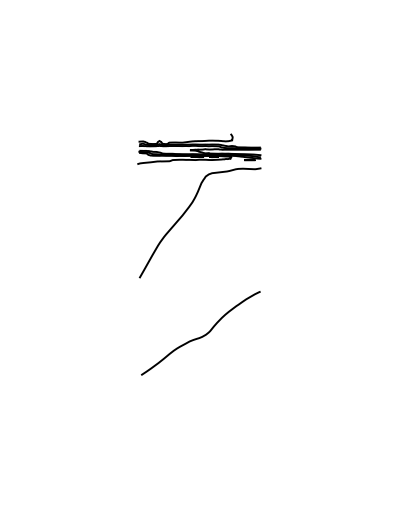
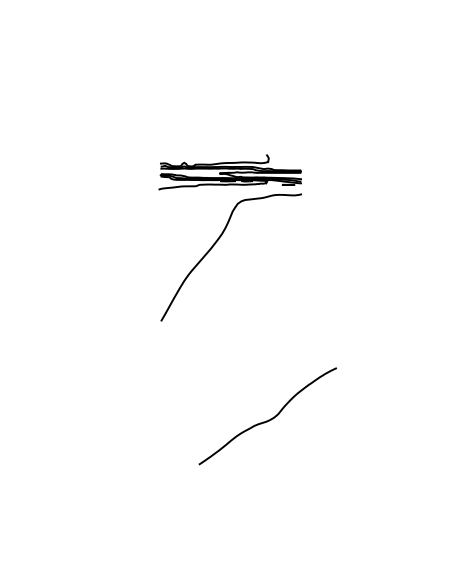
curve: (202, 335) -> (269, 418), moved

